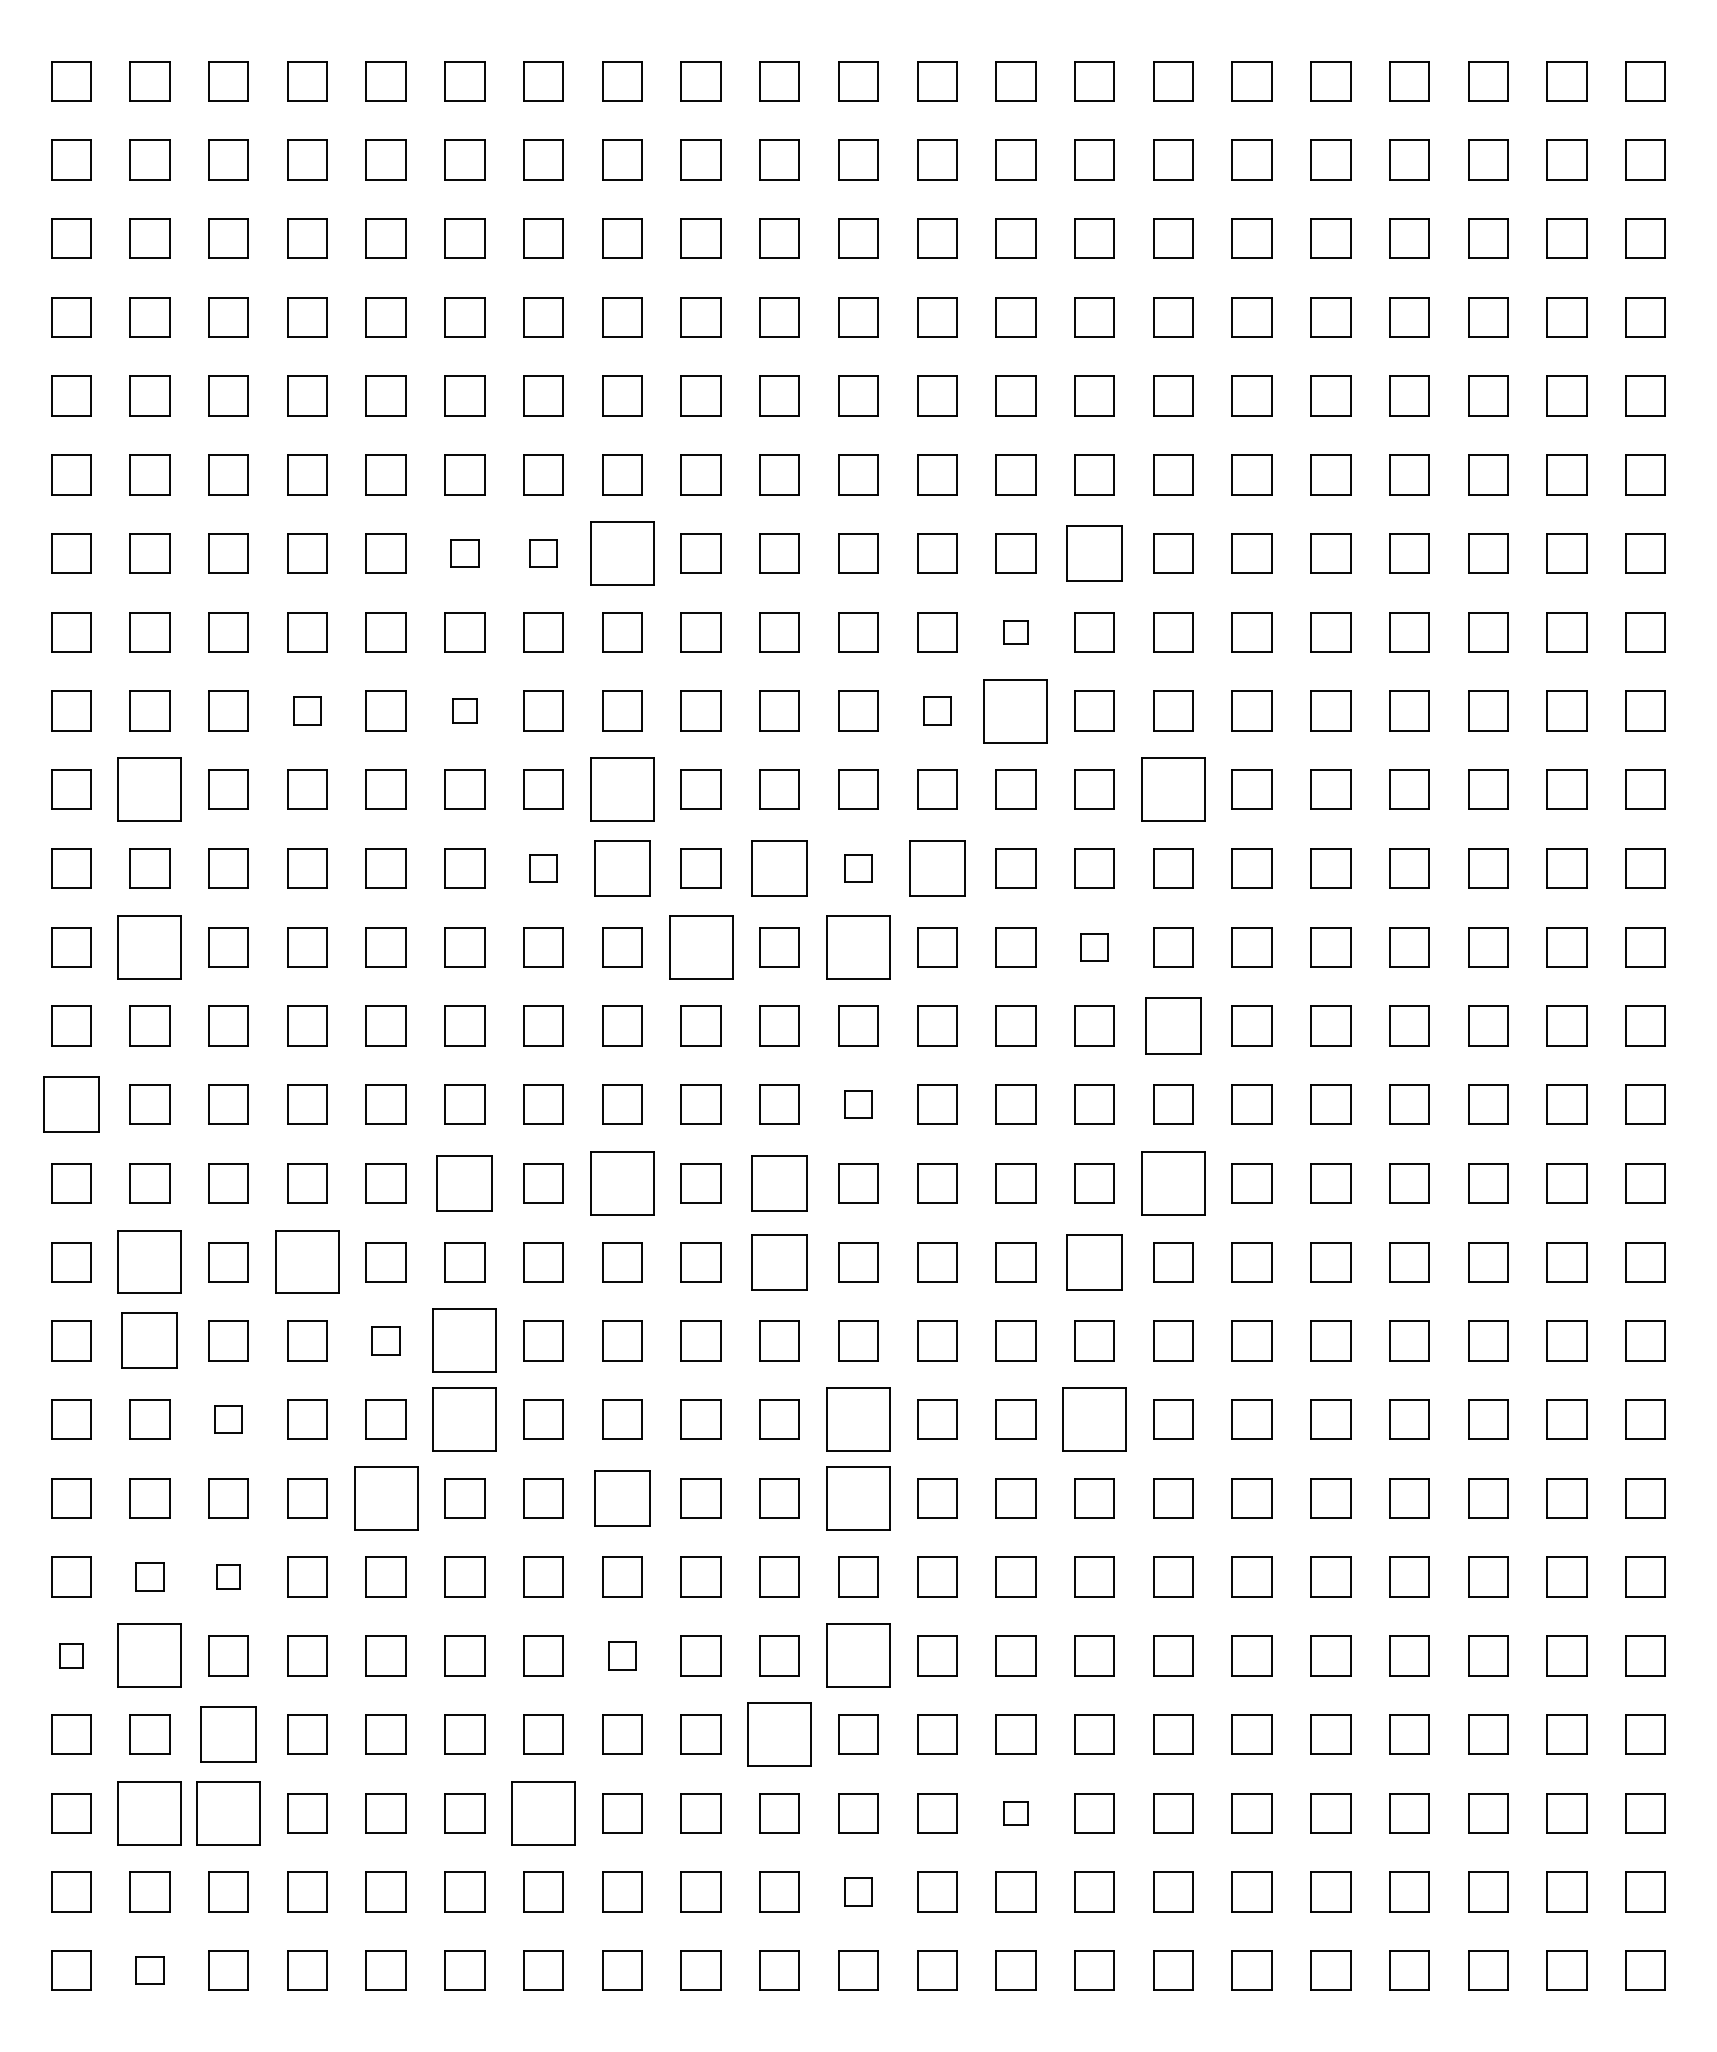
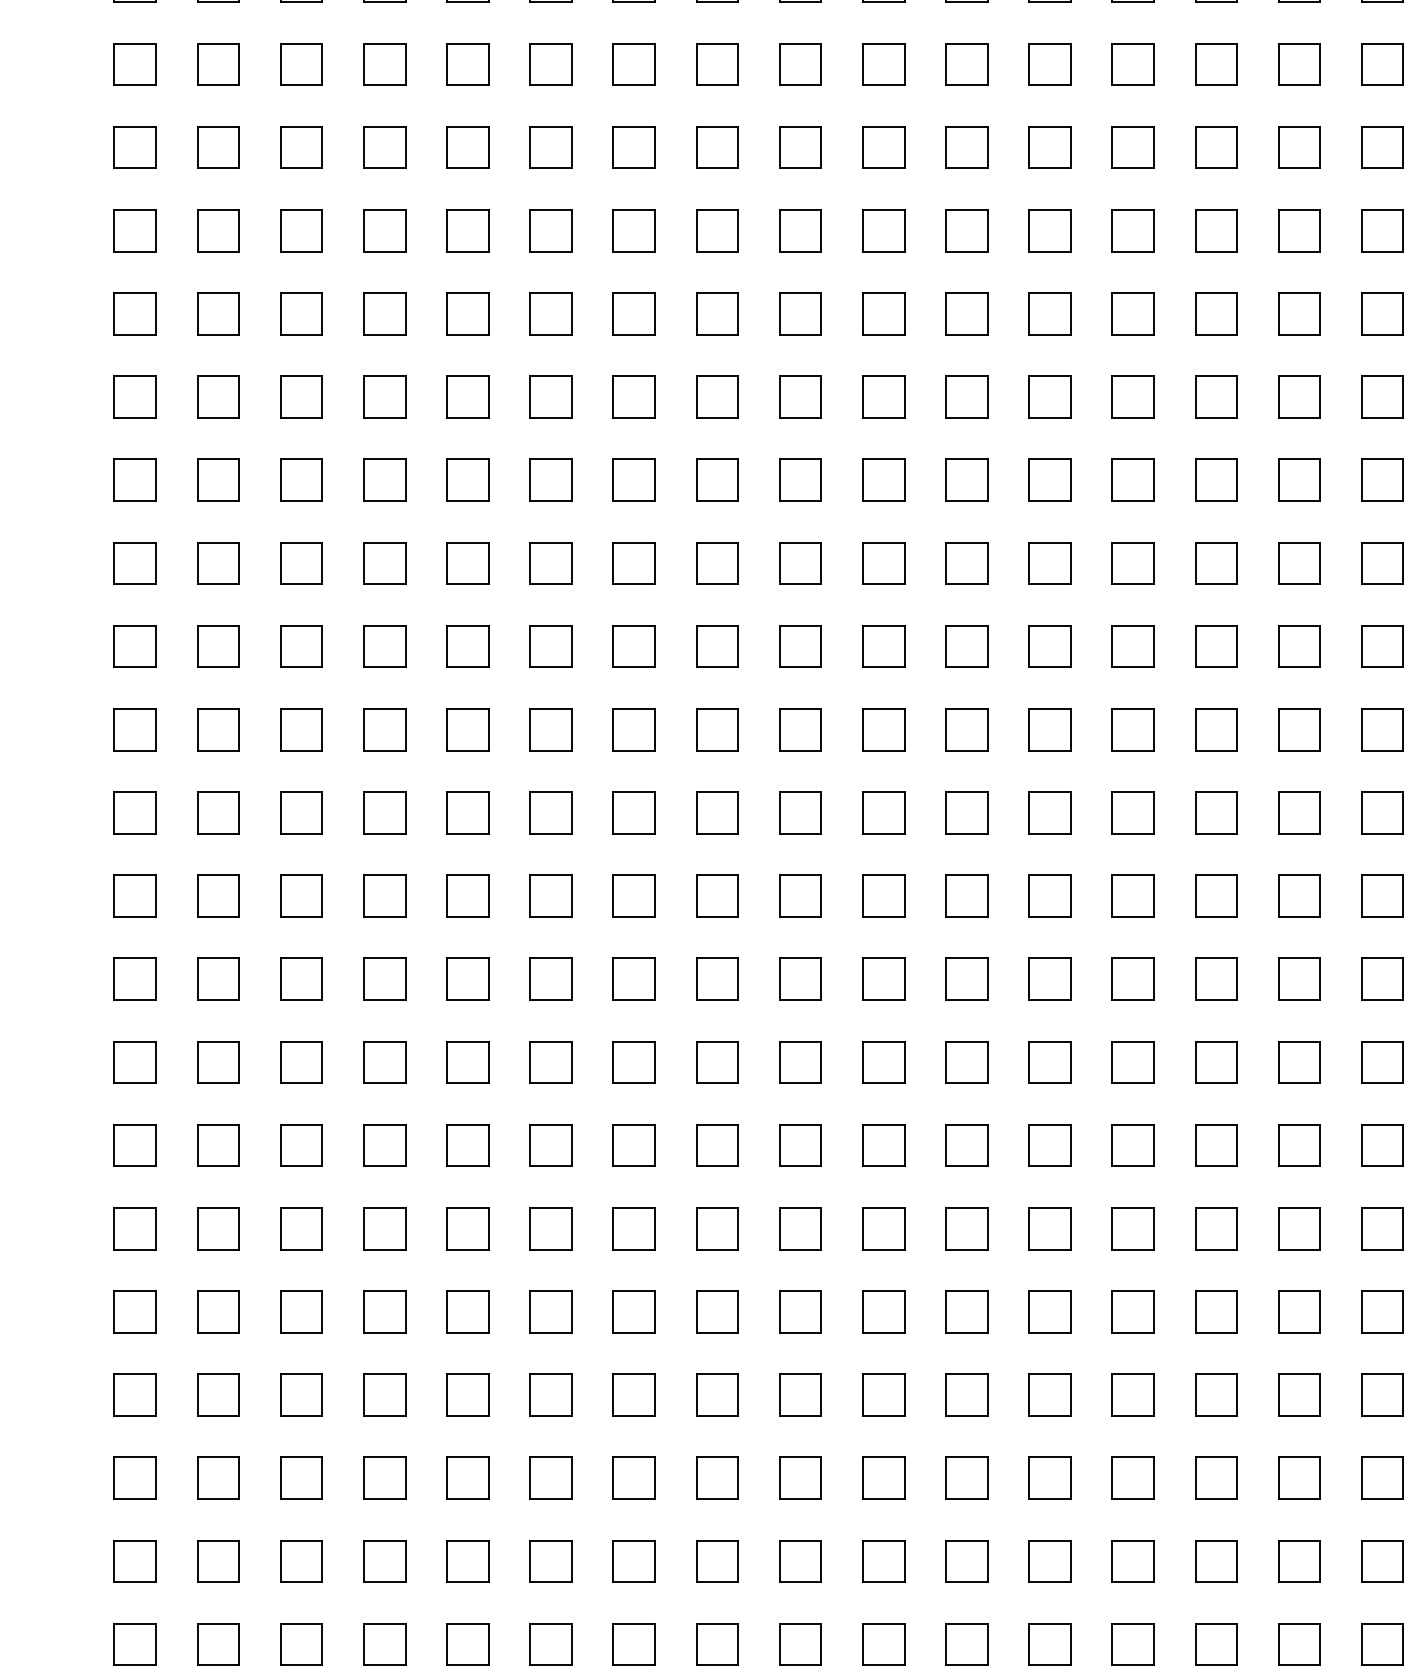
part: (464, 553) -> (550, 147), size x1.43
part: (543, 553) -> (634, 147), size x1.43
part: (622, 553) -> (717, 147), size x0.62
part: (1094, 553) -> (1216, 147), size x0.71
part: (1015, 632) -> (1132, 230), size x1.67
part: (307, 710) -> (384, 313), size x1.43
part: (464, 710) -> (550, 313), size x1.67
part: (937, 710) -> (1050, 313), size x1.43
part: (1015, 710) -> (1132, 313), size x0.62
part: (149, 789) -> (217, 396), size x0.62
part: (622, 789) -> (717, 396), size x0.62
part: (1173, 789) -> (1299, 396), size x0.62
part: (543, 868) -> (634, 480), size x1.43
part: (622, 868) -> (717, 480), size x0.71
part: (779, 868) -> (883, 480), size x0.71
part: (858, 868) -> (966, 480), size x1.43
part: (937, 868) -> (1050, 480), size x0.71
part: (149, 947) -> (217, 563), size x0.62
part: (700, 947) -> (799, 563), size x0.62
part: (858, 947) -> (966, 563), size x0.62
part: (1094, 947) -> (1216, 563), size x1.43
part: (1173, 1025) -> (1299, 646), size x0.71
part: (71, 1104) -> (135, 729), size x0.71
part: (858, 1104) -> (966, 729), size x1.43
part: (464, 1183) -> (550, 812), size x0.71
part: (622, 1183) -> (717, 812), size x0.62
part: (779, 1183) -> (883, 812), size x0.71
part: (1173, 1183) -> (1299, 812), size x0.62
part: (149, 1262) -> (217, 896), size x0.62
part: (307, 1262) -> (384, 896), size x0.62
part: (779, 1262) -> (883, 896), size x0.71
part: (1094, 1262) -> (1216, 896), size x0.71
part: (149, 1340) -> (217, 978), size x0.71
part: (385, 1340) -> (467, 978), size x1.43
part: (464, 1340) -> (550, 978), size x0.62
part: (228, 1419) -> (301, 1062), size x1.43
part: (464, 1419) -> (550, 1062), size x0.62
part: (858, 1419) -> (966, 1062), size x0.62
part: (1094, 1419) -> (1216, 1062), size x0.62
part: (385, 1498) -> (467, 1145), size x0.62
part: (622, 1498) -> (717, 1145), size x0.71
part: (858, 1498) -> (966, 1145), size x0.62
part: (149, 1576) -> (217, 1228), size x1.43
part: (228, 1576) -> (301, 1228), size x1.67
part: (71, 1655) -> (135, 1311), size x1.67
part: (149, 1655) -> (217, 1311), size x0.62
part: (622, 1655) -> (717, 1311), size x1.43
part: (858, 1655) -> (966, 1311), size x0.62
part: (228, 1734) -> (301, 1394), size x0.71
part: (779, 1734) -> (883, 1394), size x0.62
part: (149, 1813) -> (217, 1478), size x0.62
part: (228, 1813) -> (301, 1478), size x0.62
part: (543, 1813) -> (634, 1478), size x0.62
part: (1015, 1813) -> (1132, 1478), size x1.67
part: (858, 1891) -> (966, 1560), size x1.43
part: (149, 1970) -> (217, 1644), size x1.43

